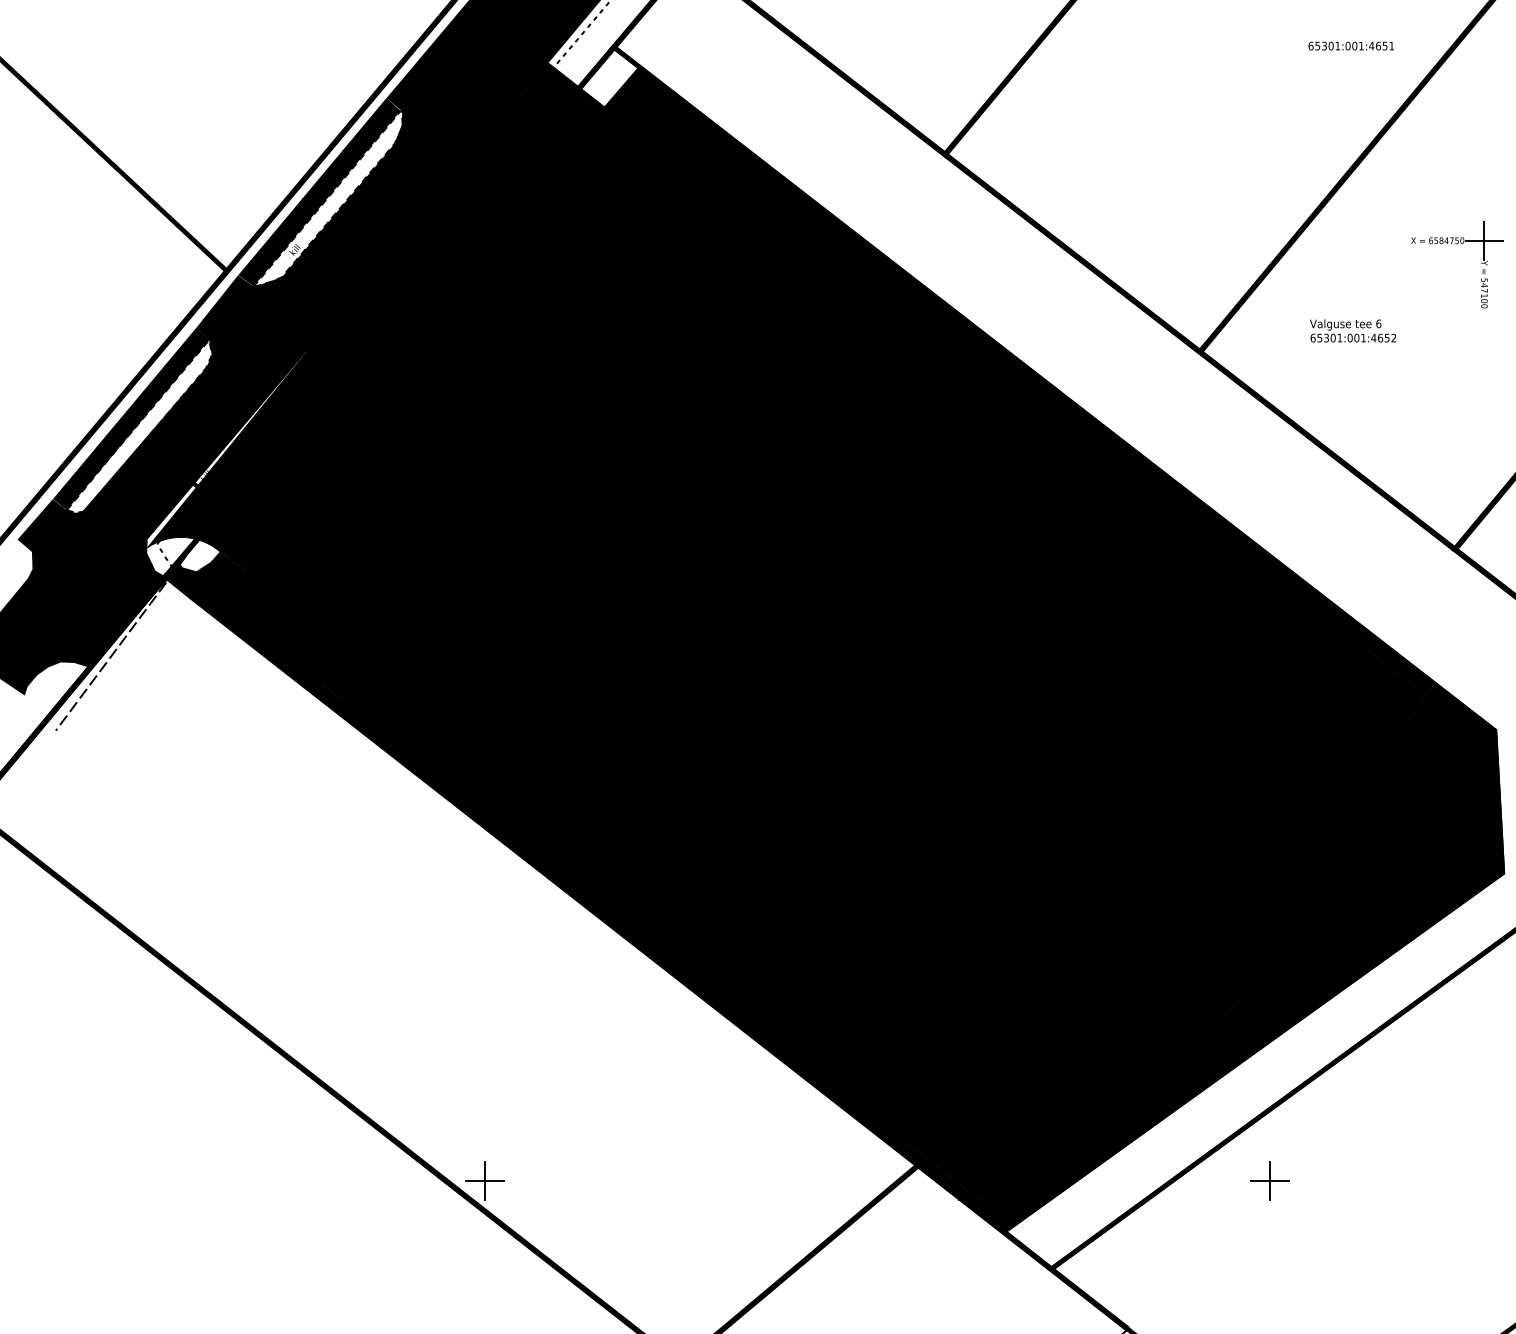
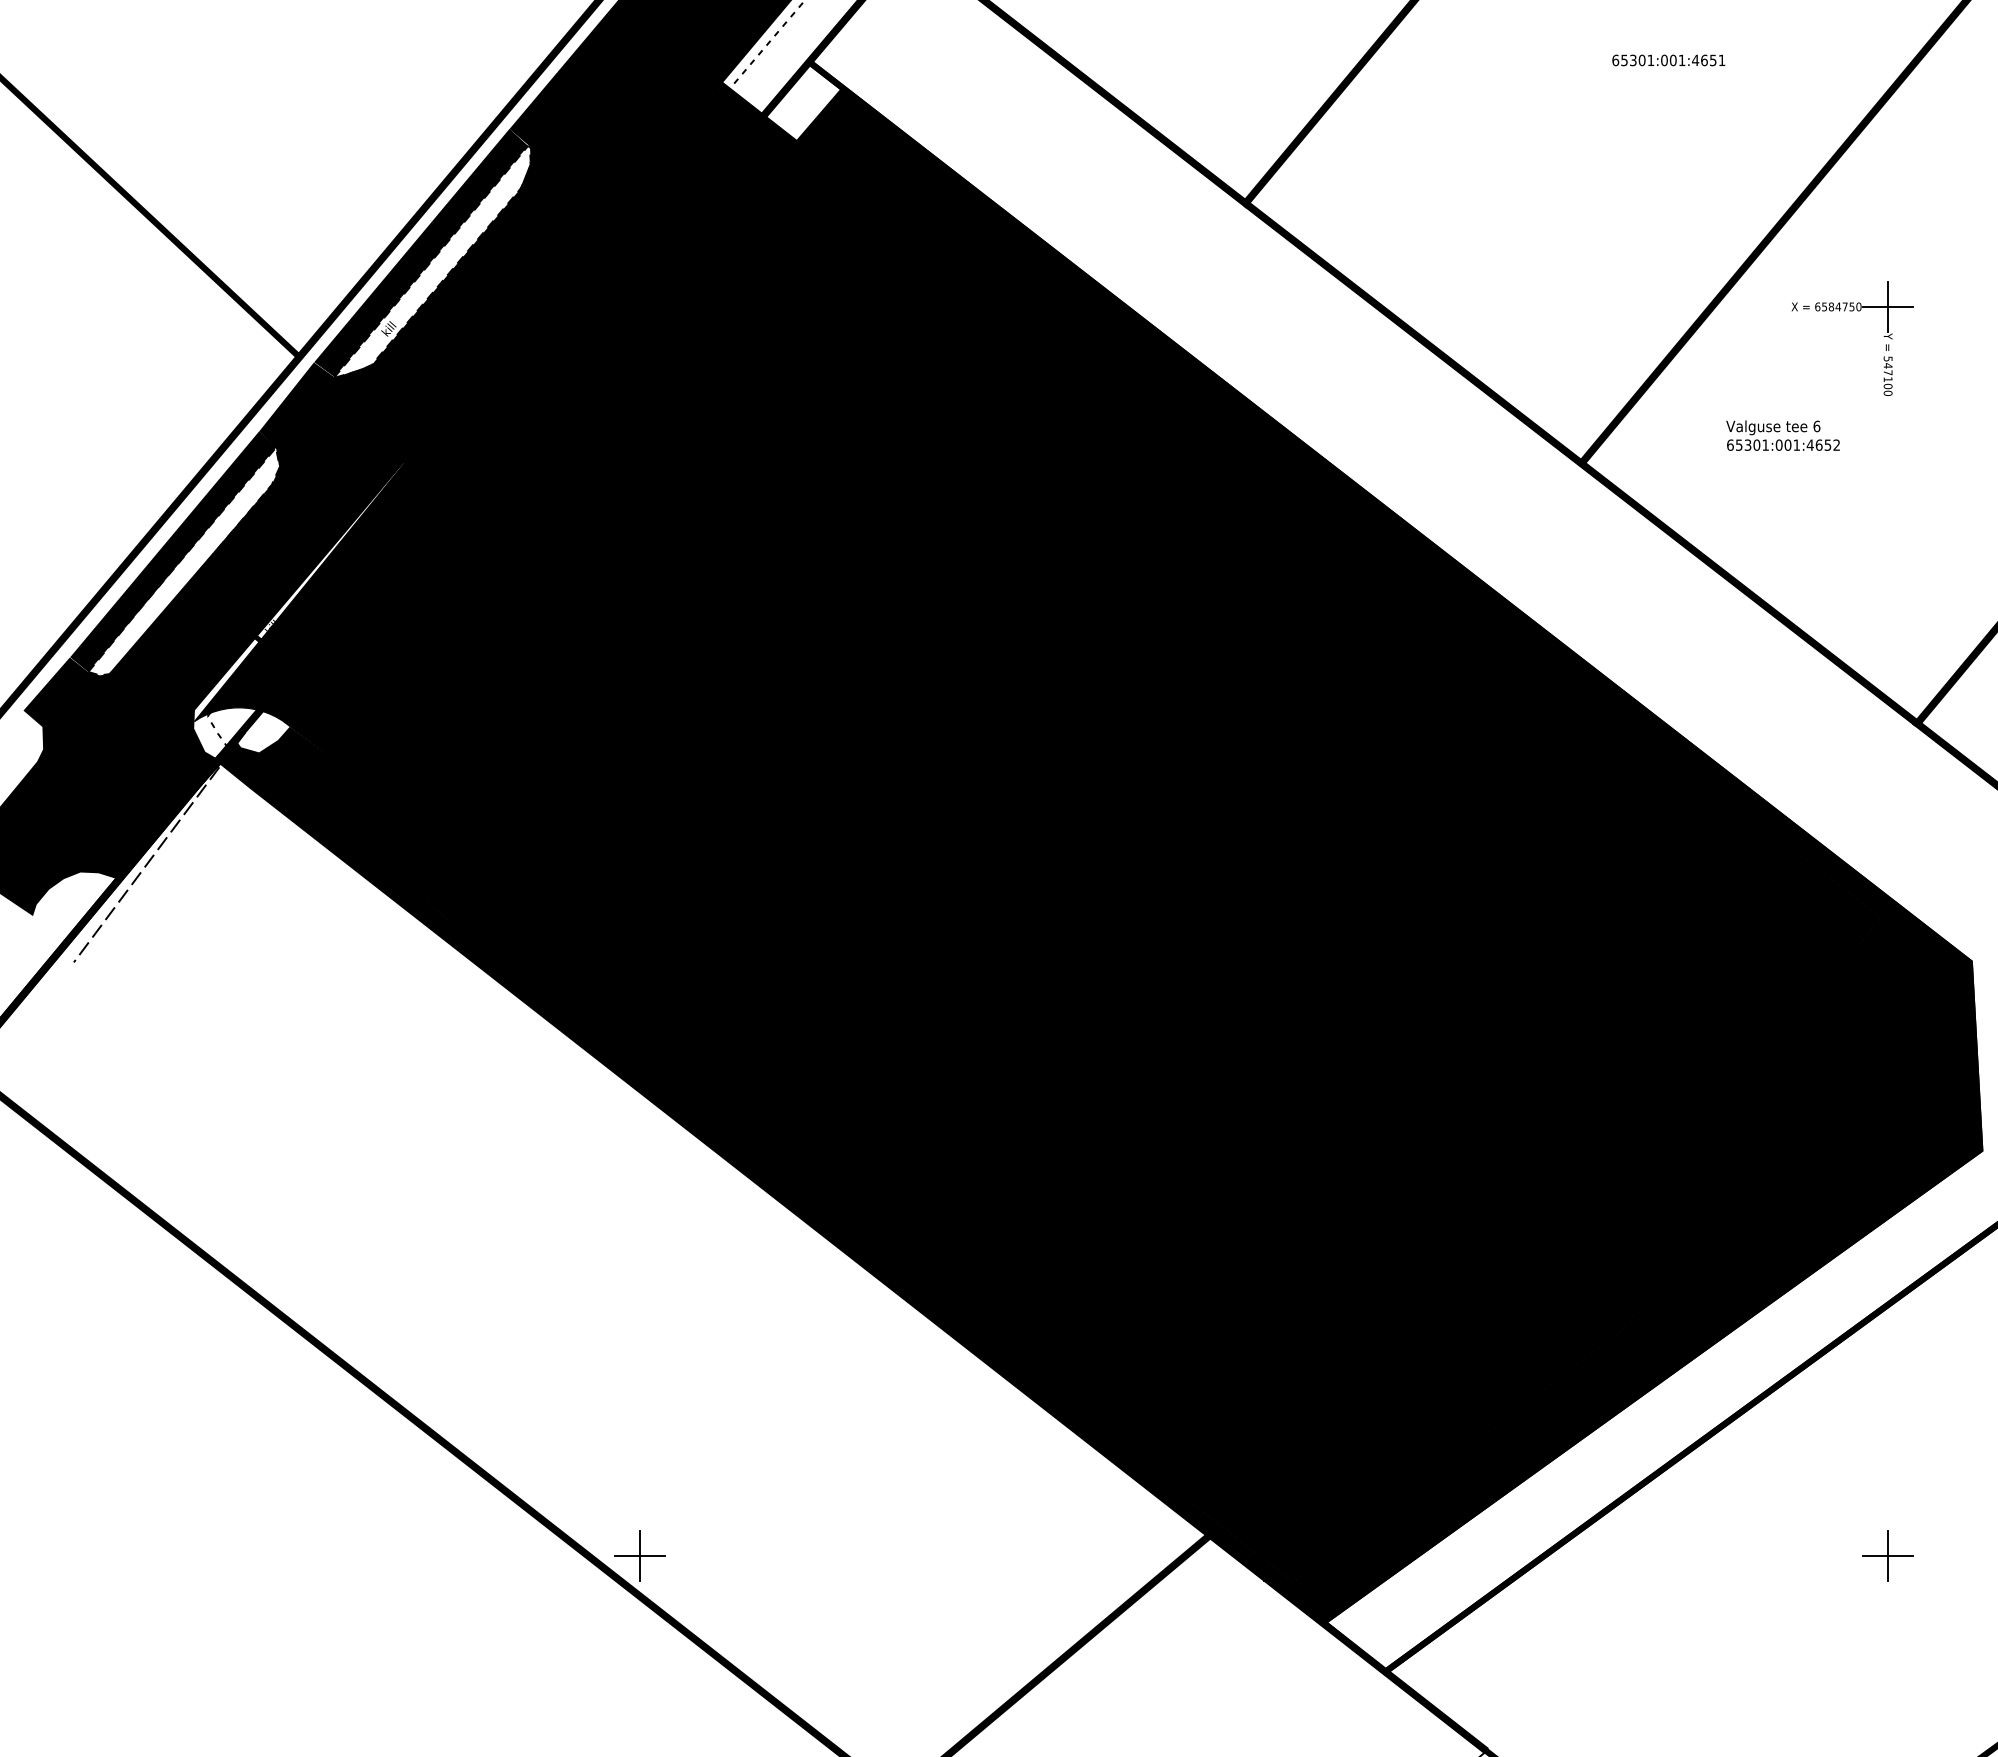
text: (1351, 46) -> (1668, 60), moved
part: (1457, 244) -> (1852, 311), moved
part: (1269, 1180) -> (1887, 1555), moved

